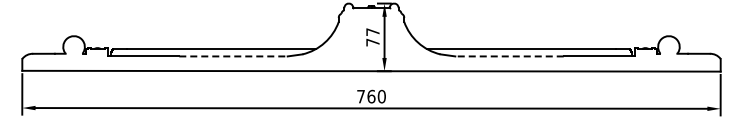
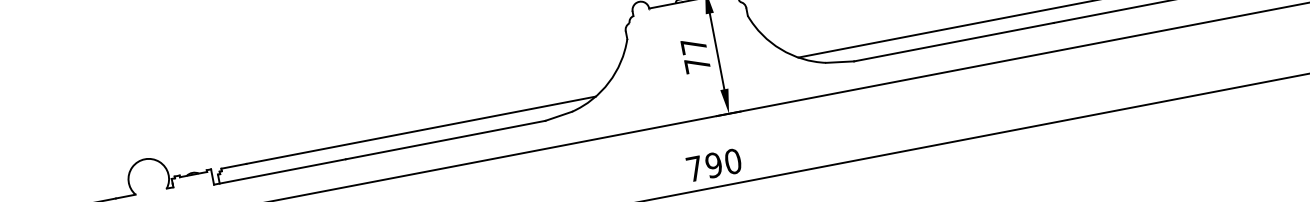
line: (233, 56) -> (445, 140), dashed -> solid
line: (509, 56) -> (953, 42), dashed -> solid
text: (371, 96) -> (714, 164), 760 -> 790

